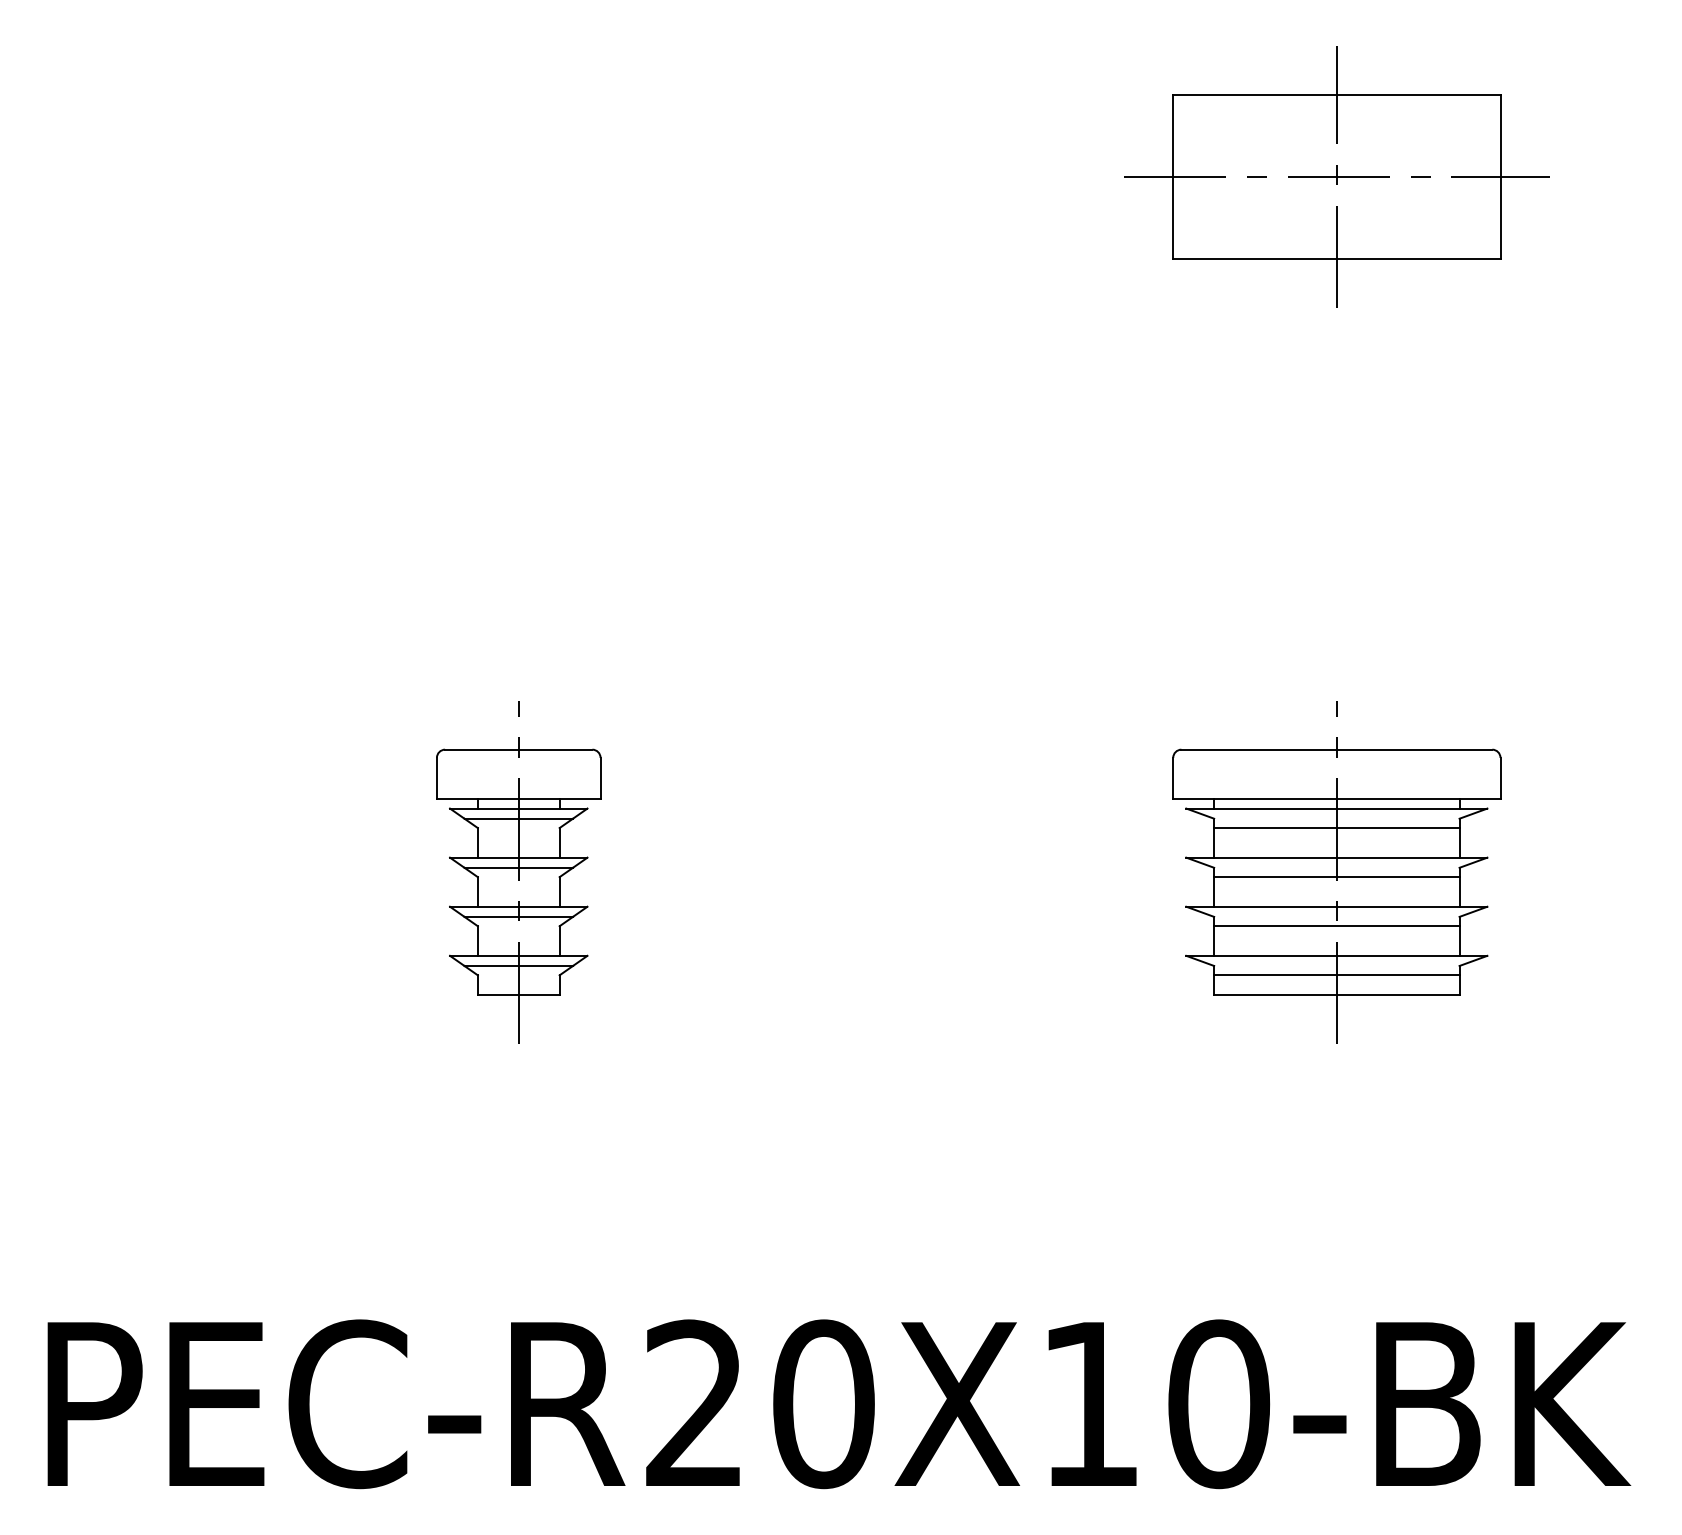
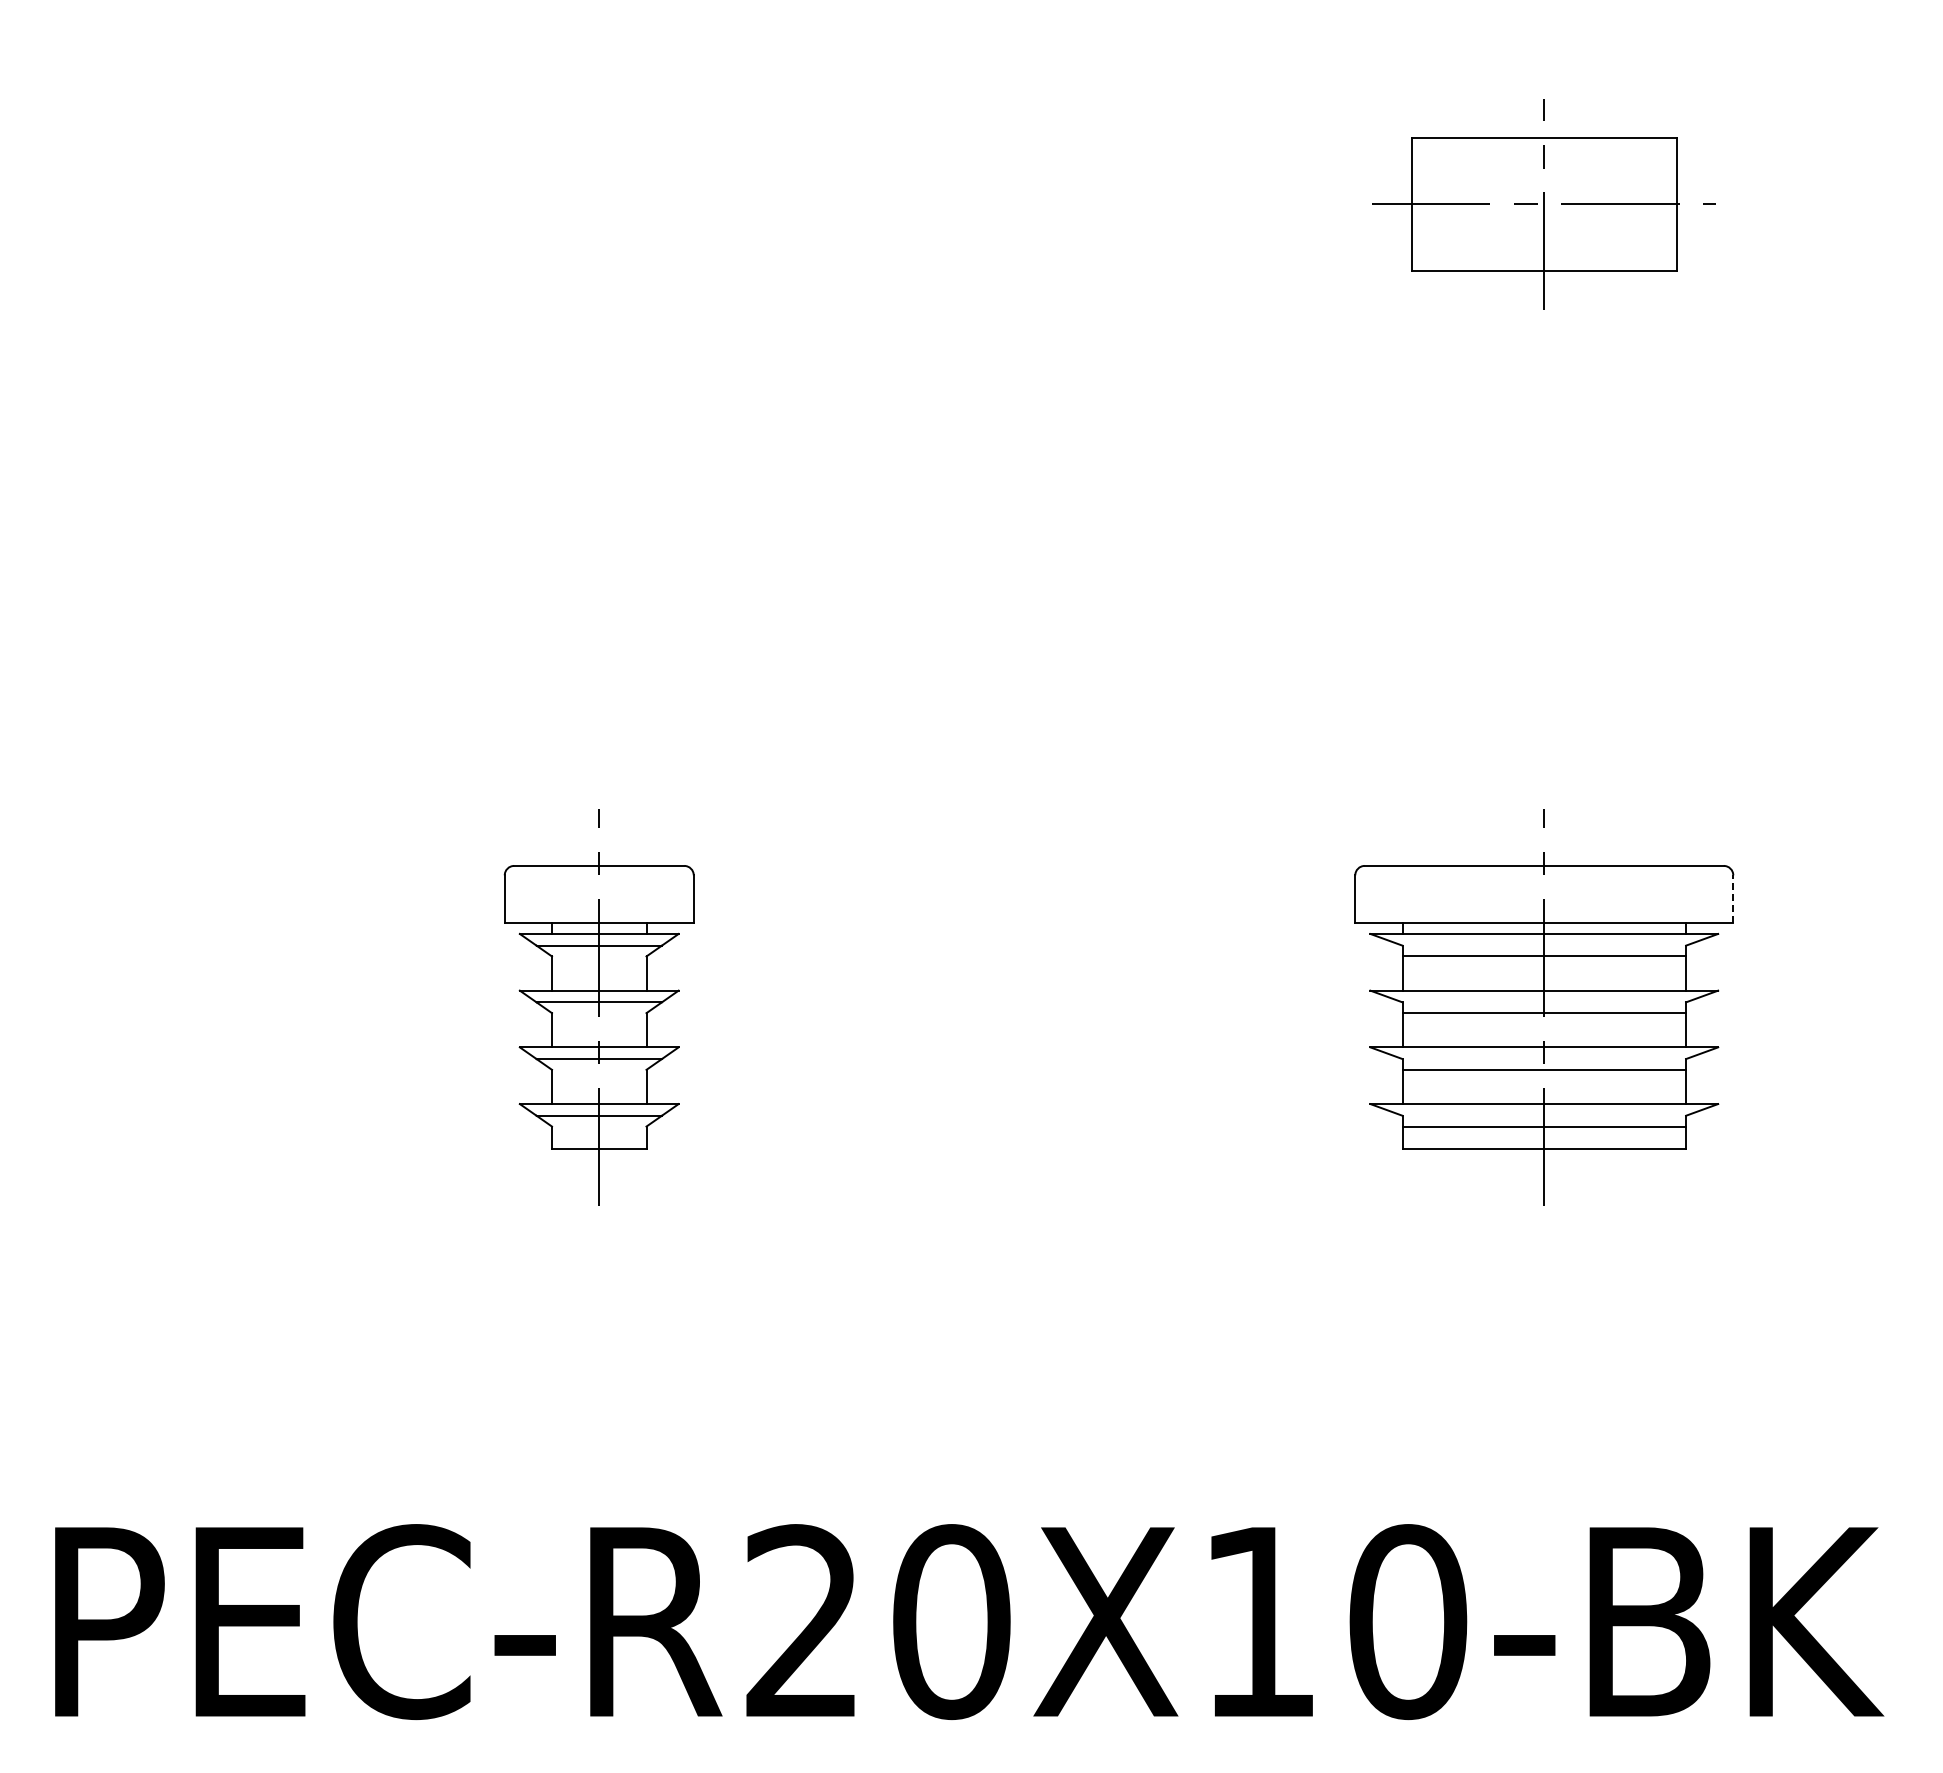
part: (1337, 177) -> (1544, 204), size x0.7
line: (1500, 777) -> (1733, 898), solid -> dashed

